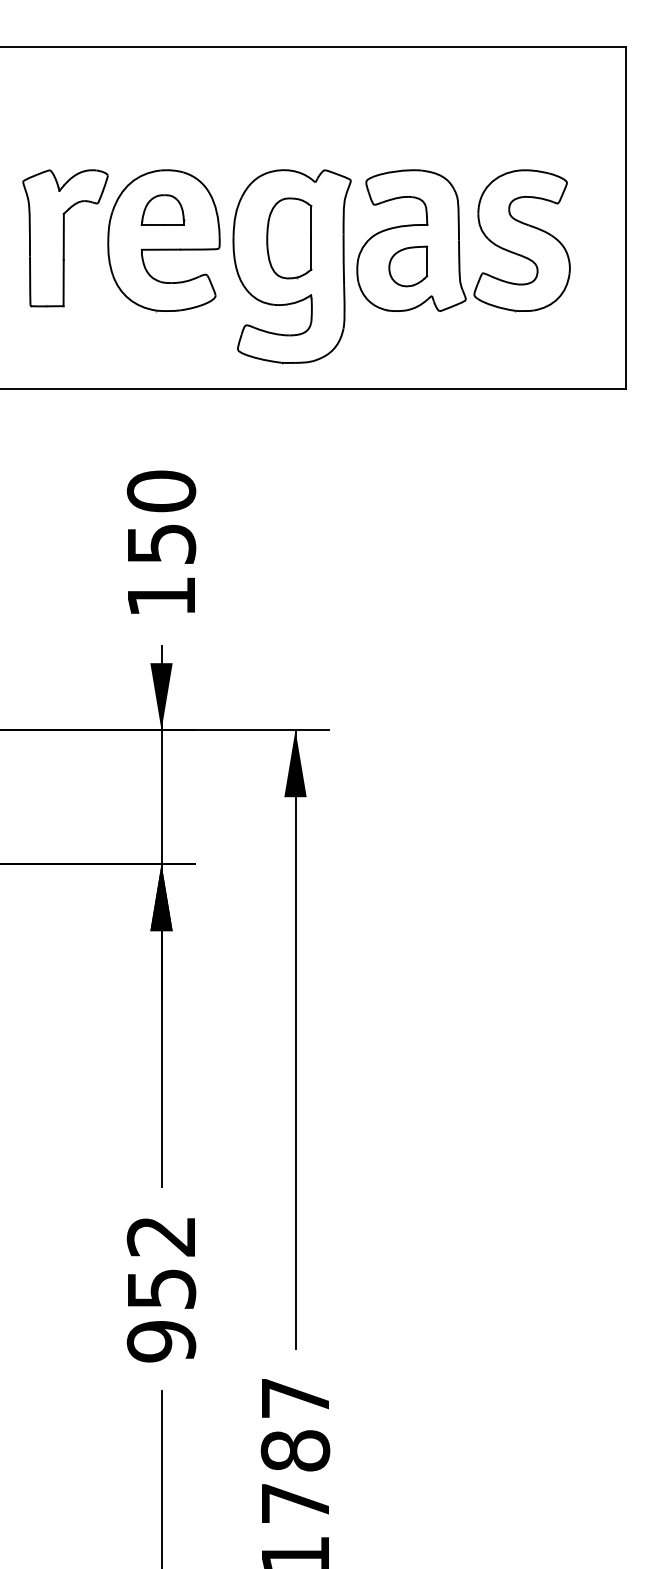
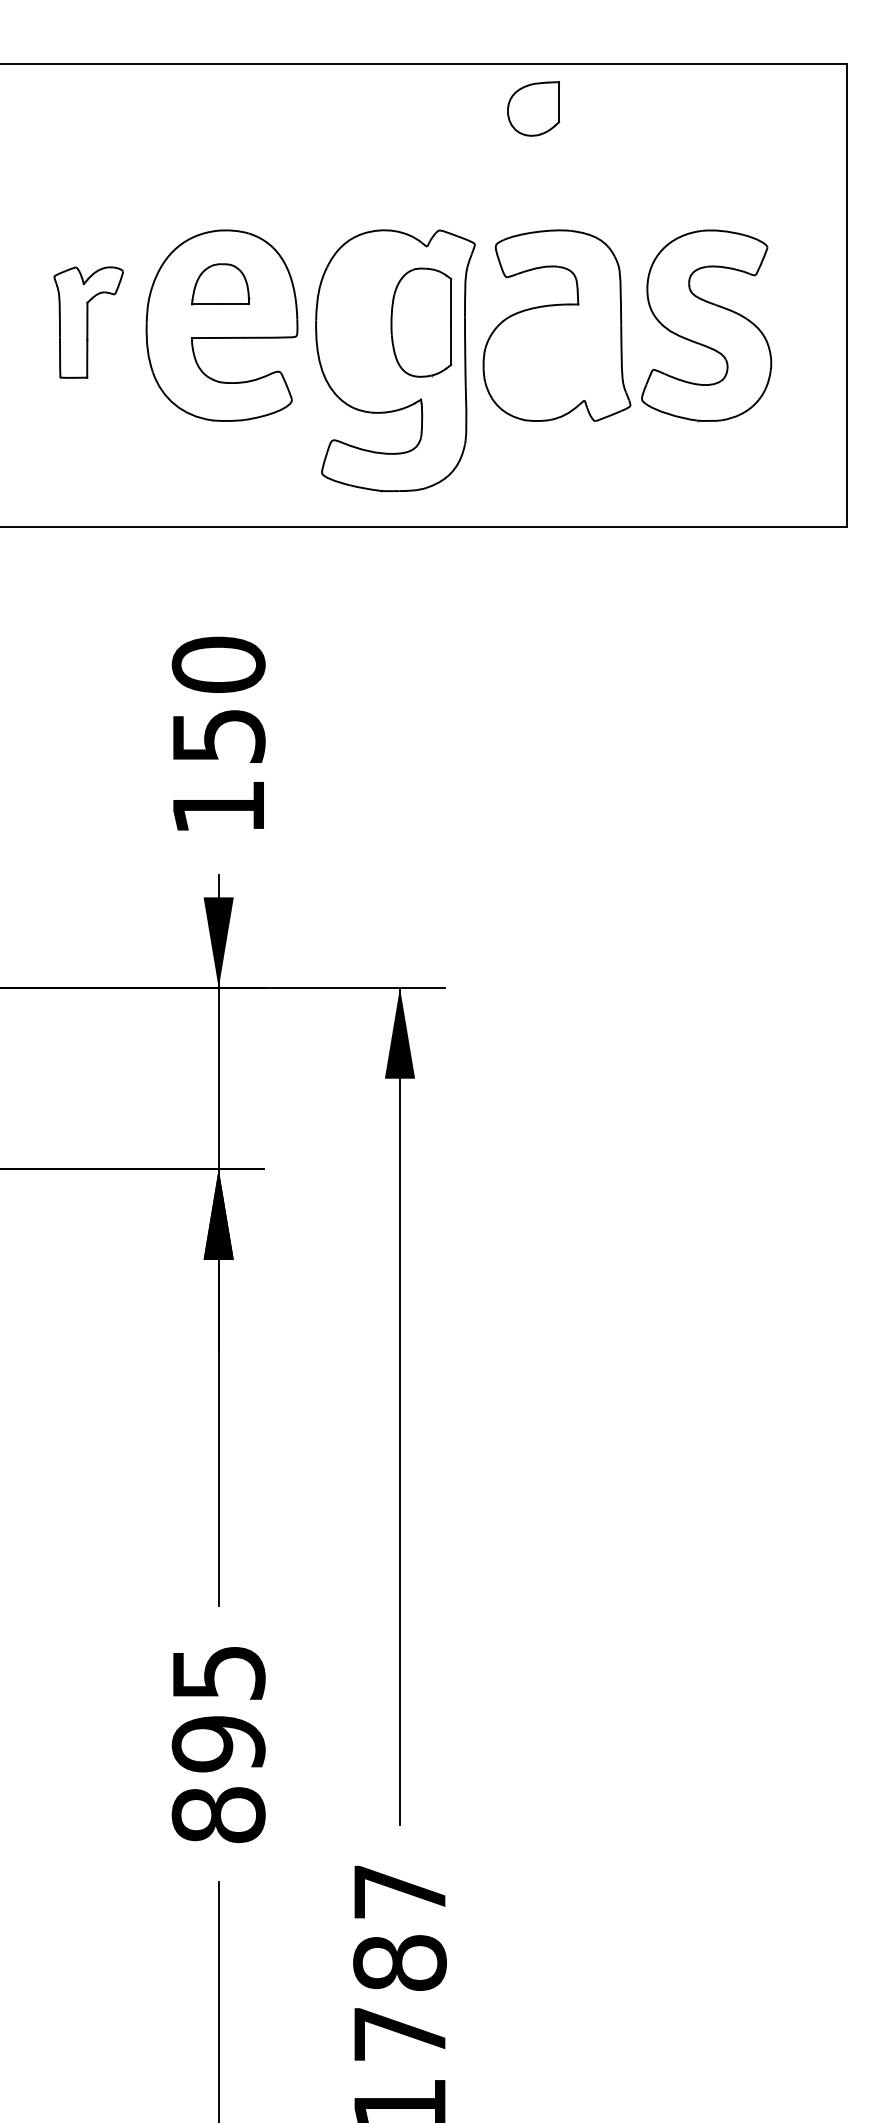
part: (65, 238) -> (88, 322), size x0.6
part: (289, 238) -> (421, 322), moved
part: (408, 266) -> (533, 108), moved
text: (161, 1289) -> (218, 1744), 952 -> 895

